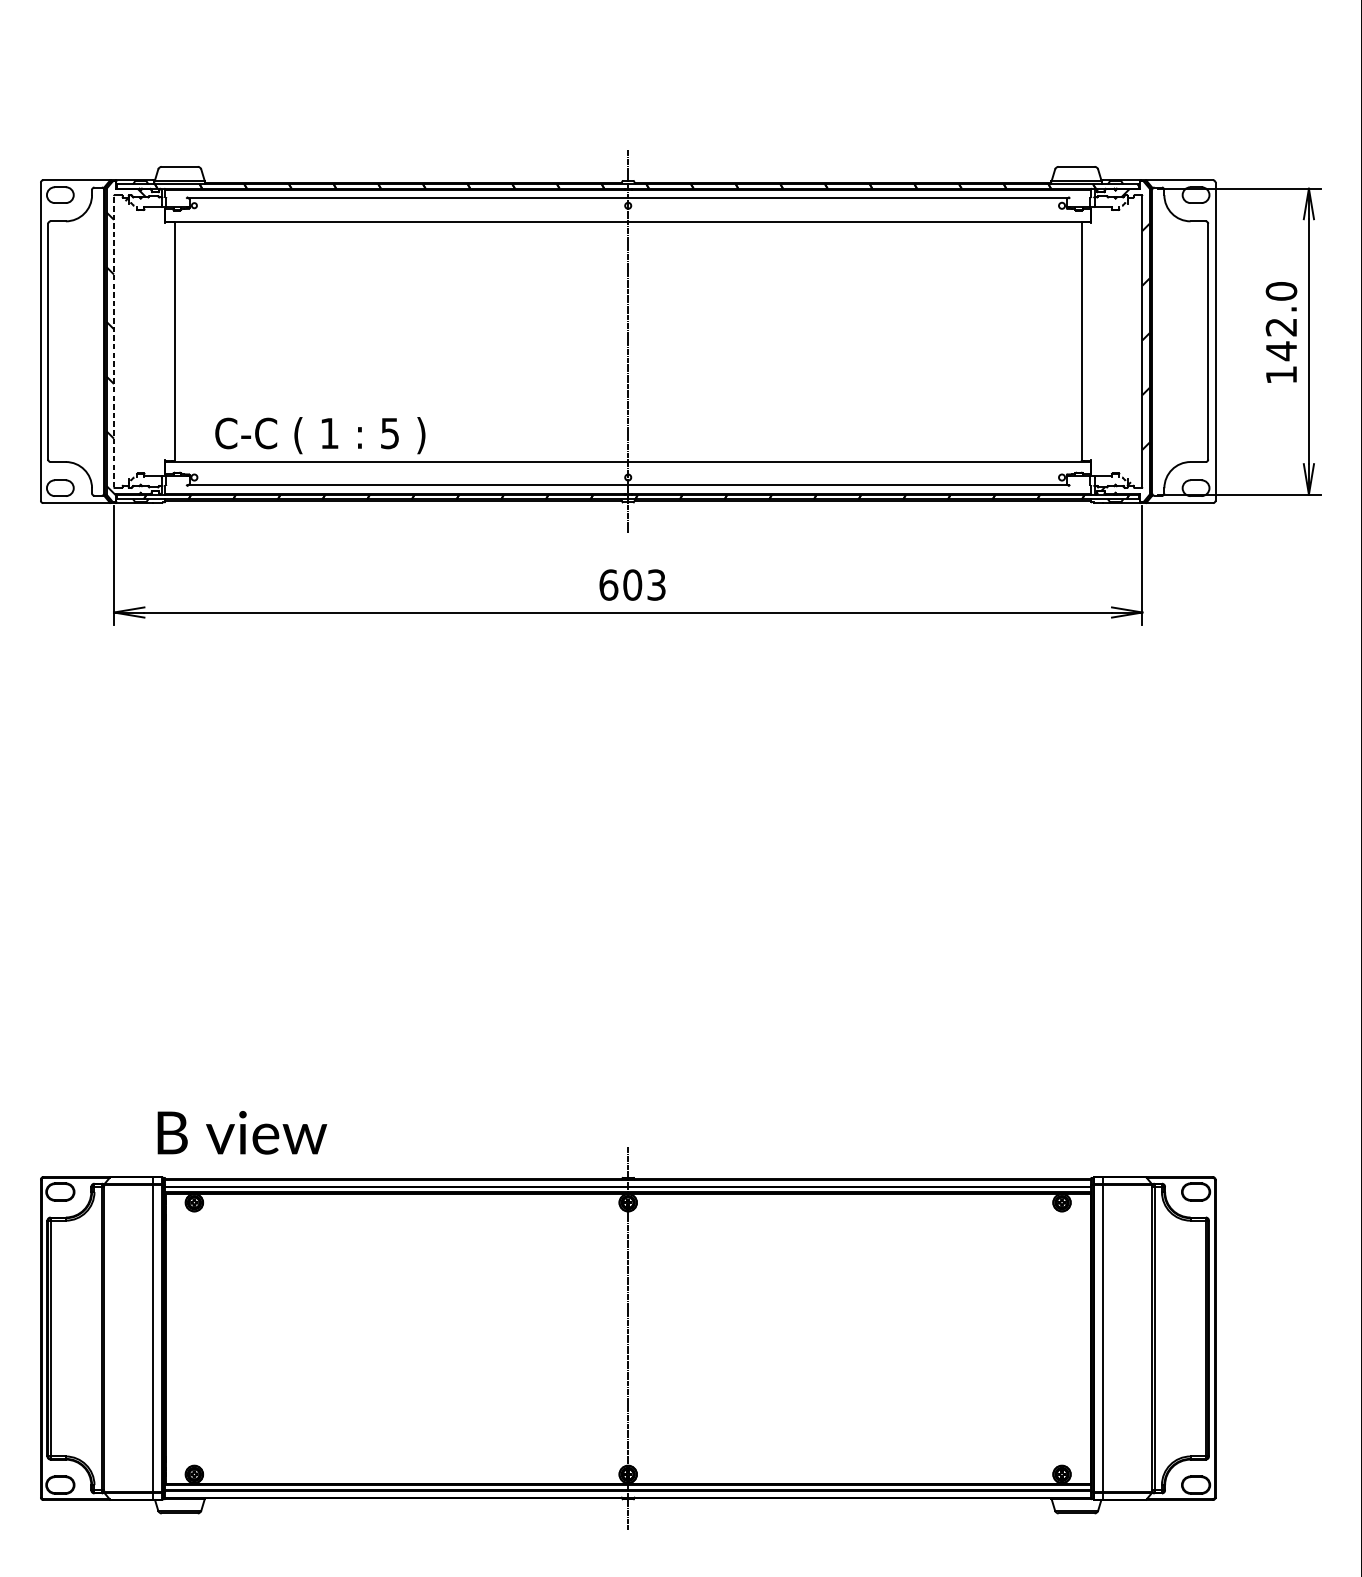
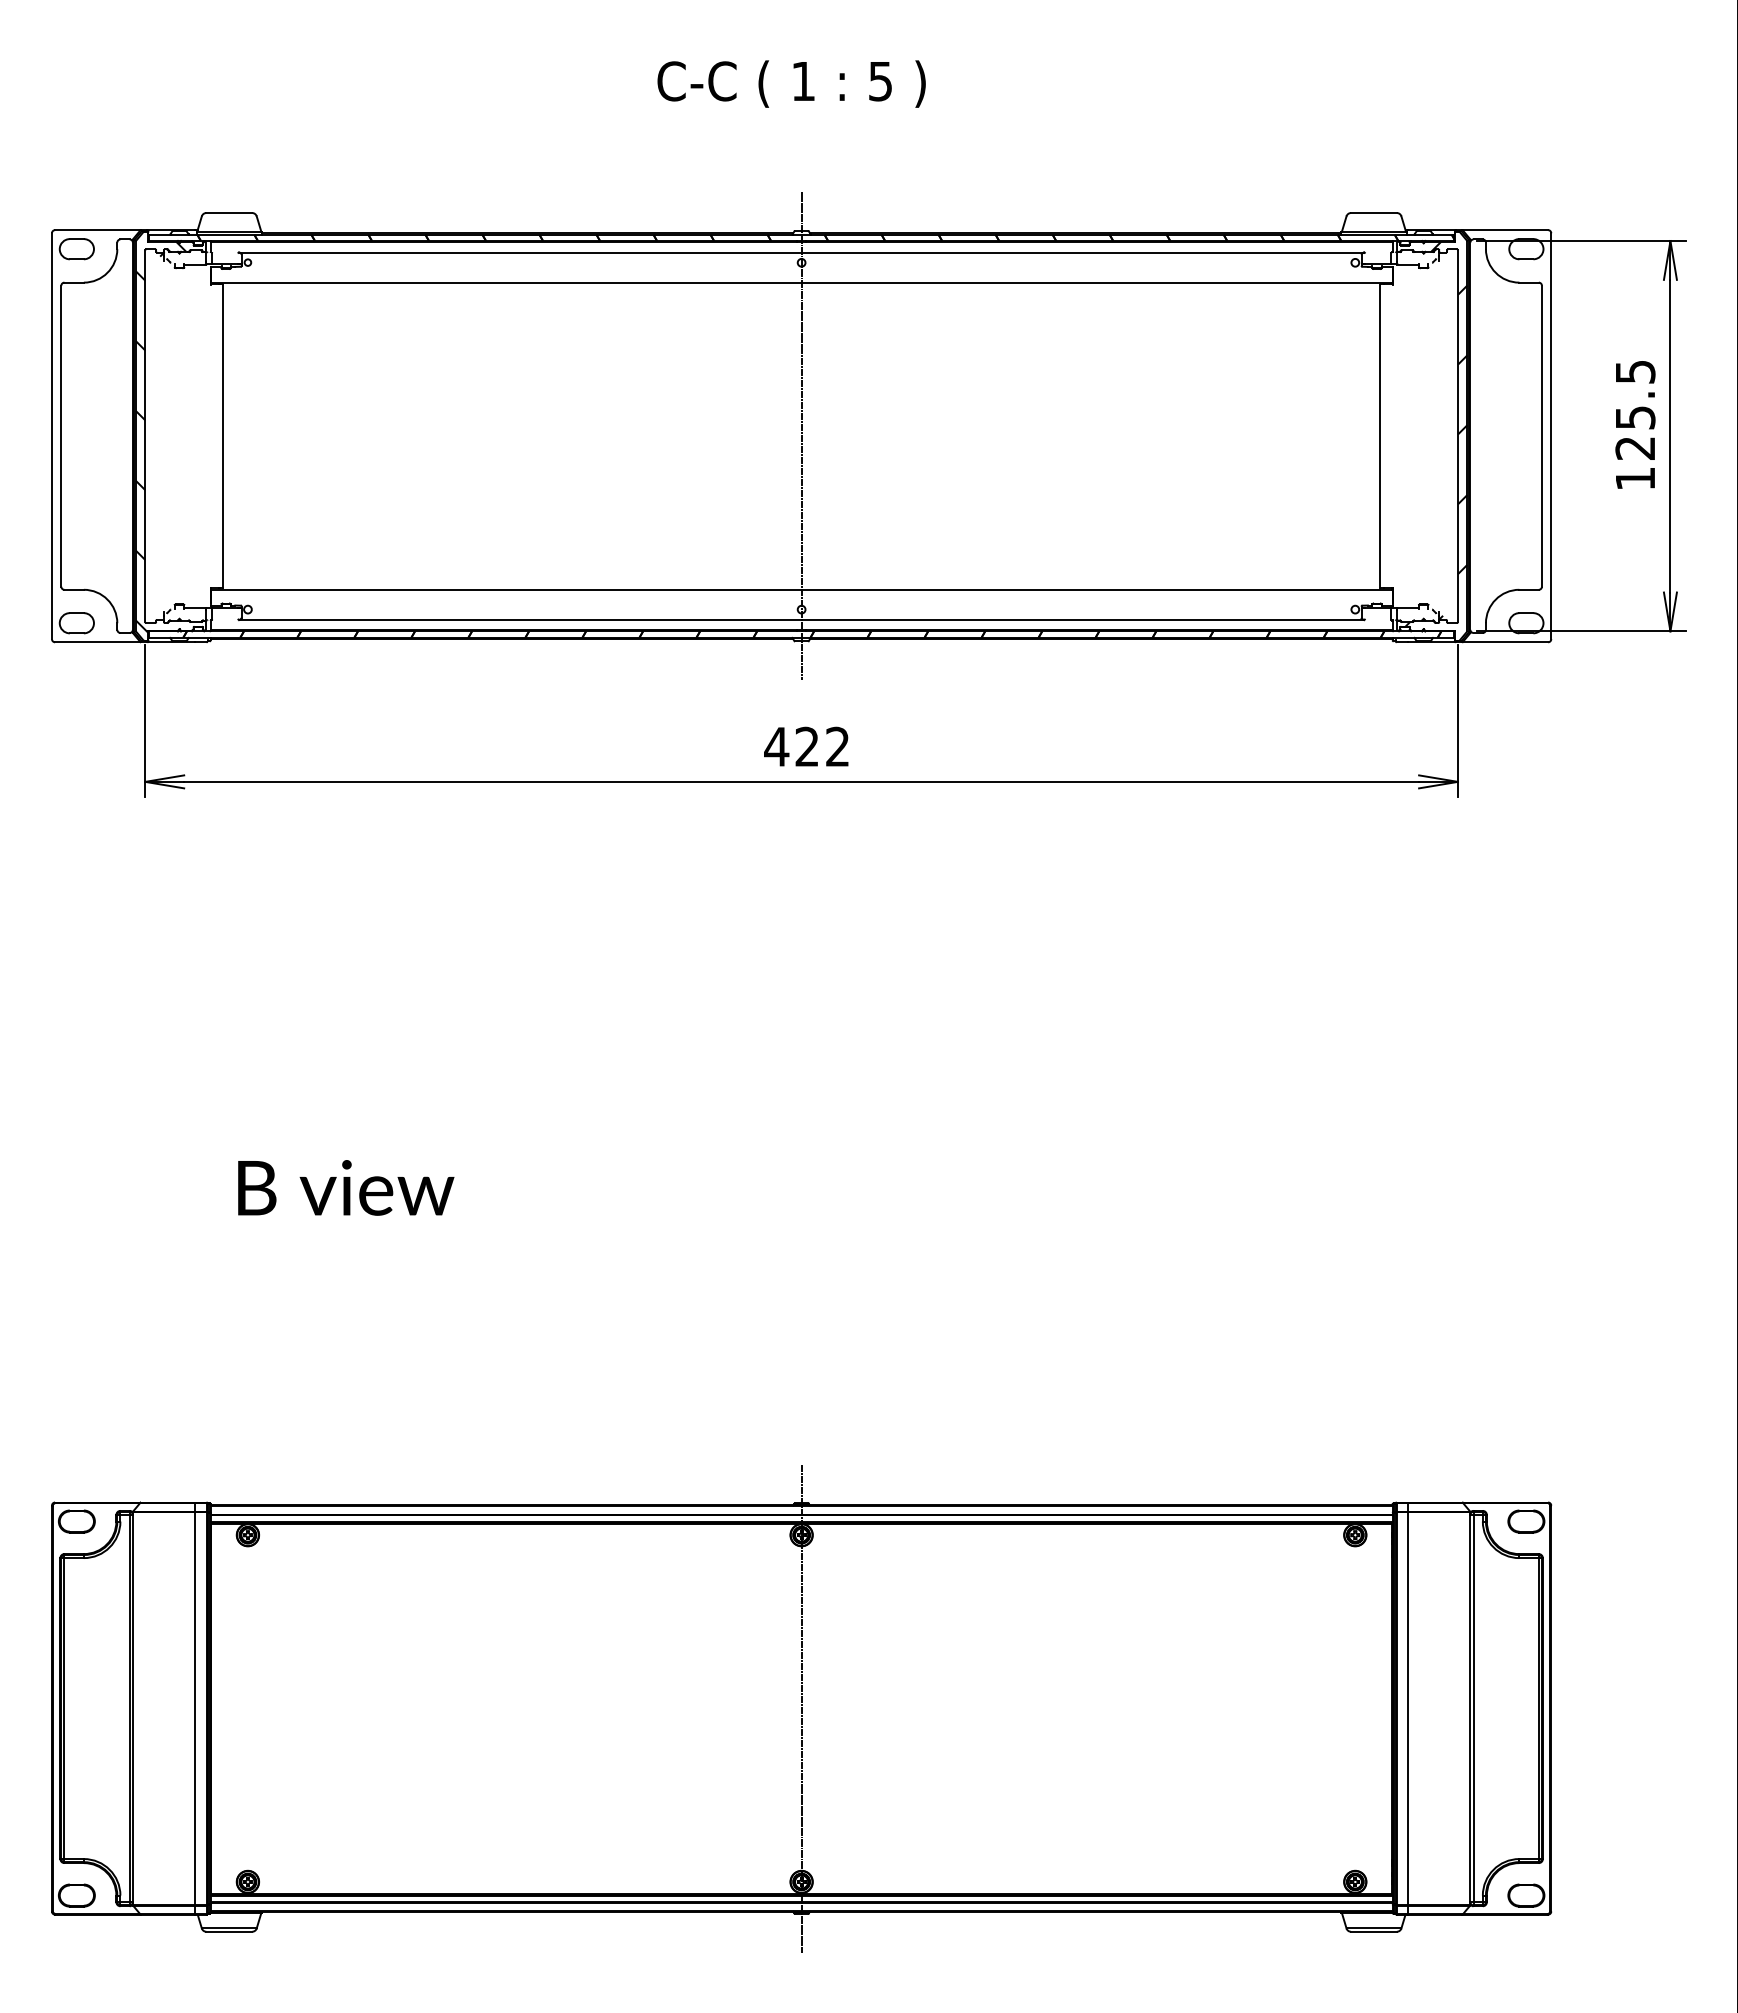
text: (1281, 321) -> (1635, 410), 142.0 -> 125.5
line: (114, 341) -> (145, 436), dashed -> solid
text: (320, 435) -> (791, 83), moved
text: (632, 584) -> (806, 746), 603 -> 422
text: (242, 1132) -> (346, 1187), moved

